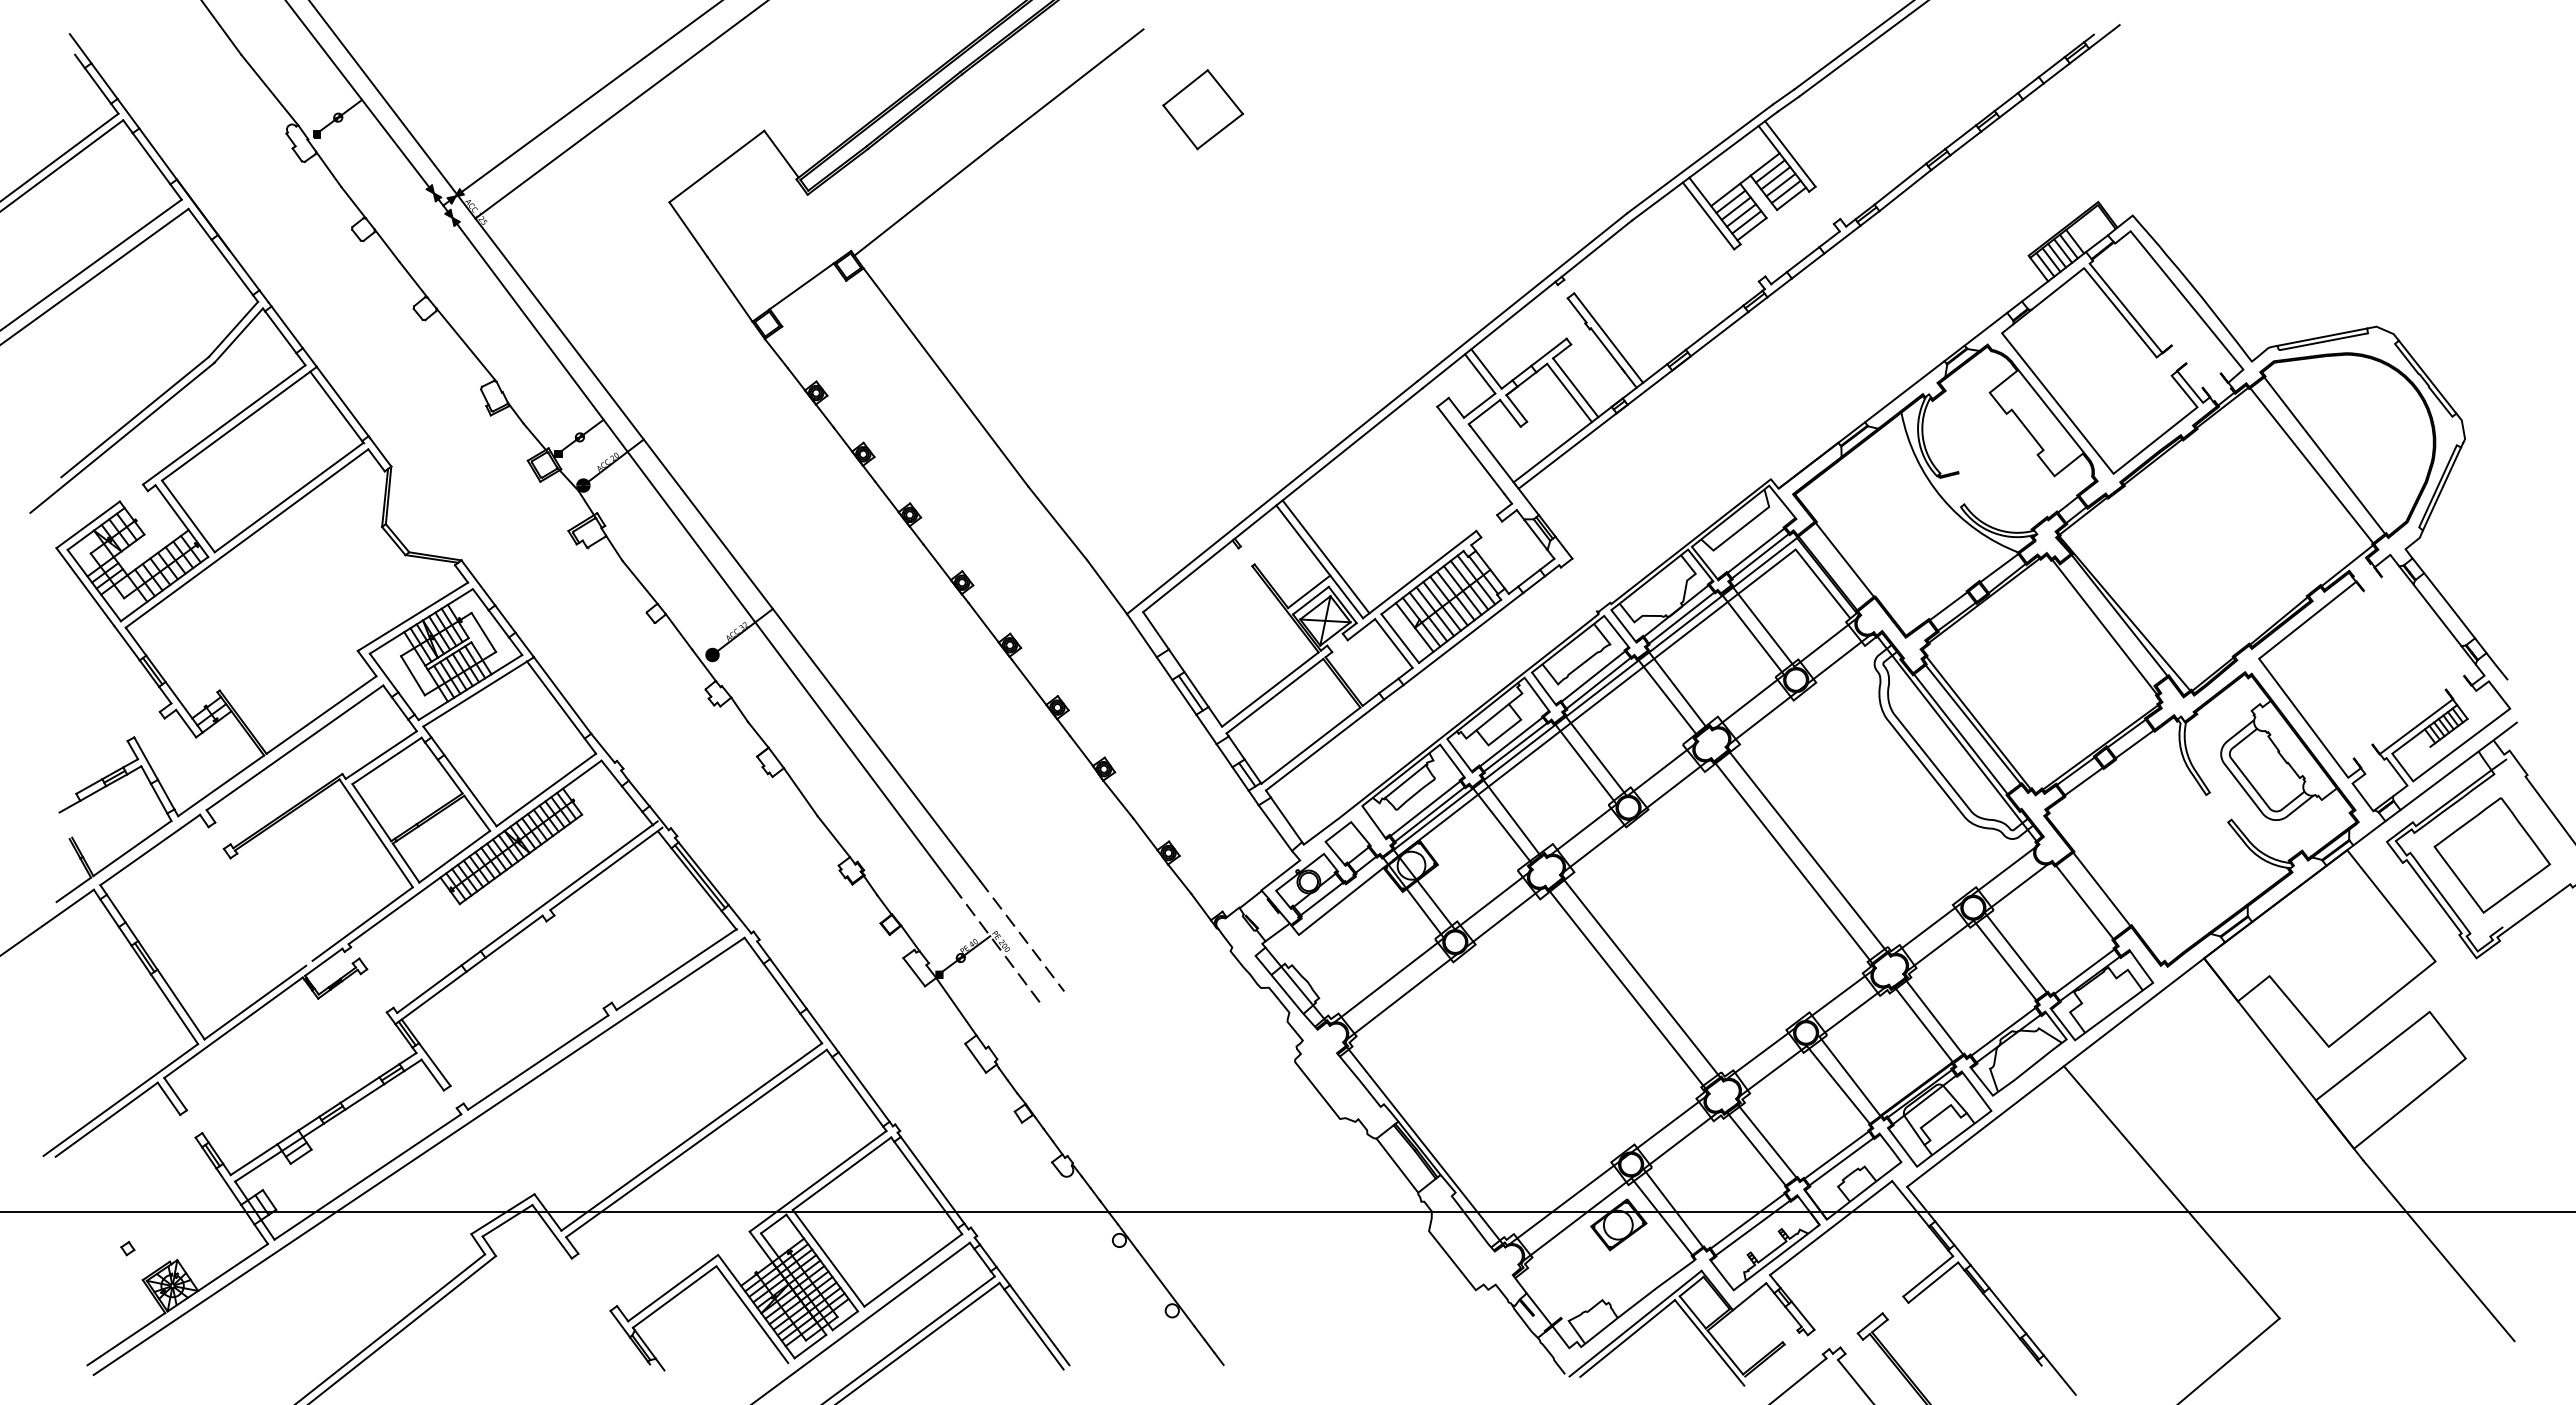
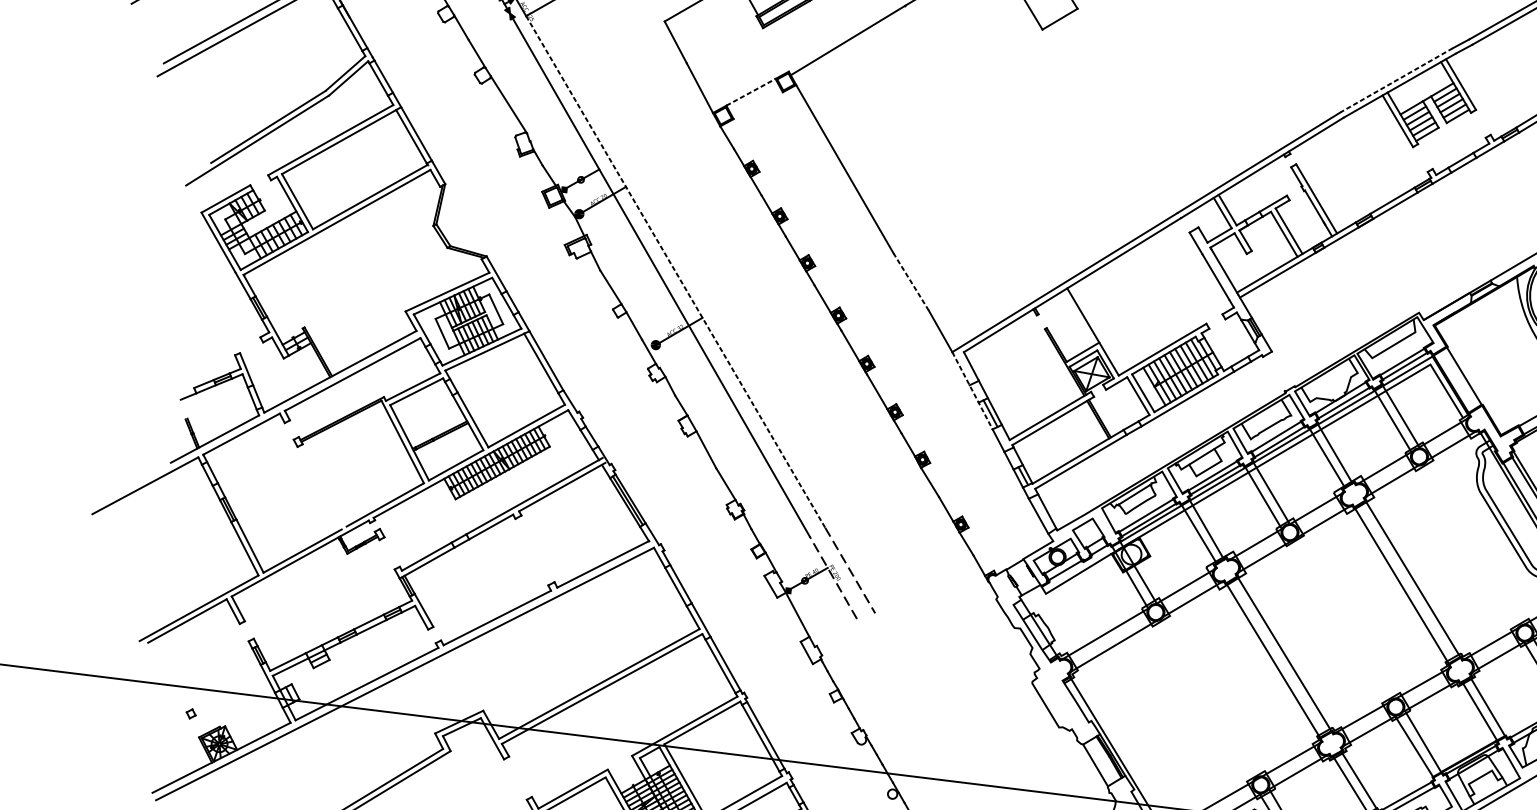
line: (1699, 159) -> (1396, 80), solid -> dashed
line: (802, 286) -> (751, 92), solid -> dashed
line: (1057, 523) -> (911, 282), solid -> dashed
line: (727, 549) -> (675, 271), solid -> dashed
line: (1325, 556) -> (1097, 328), removed
line: (1161, 664) -> (972, 390), solid -> dashed

